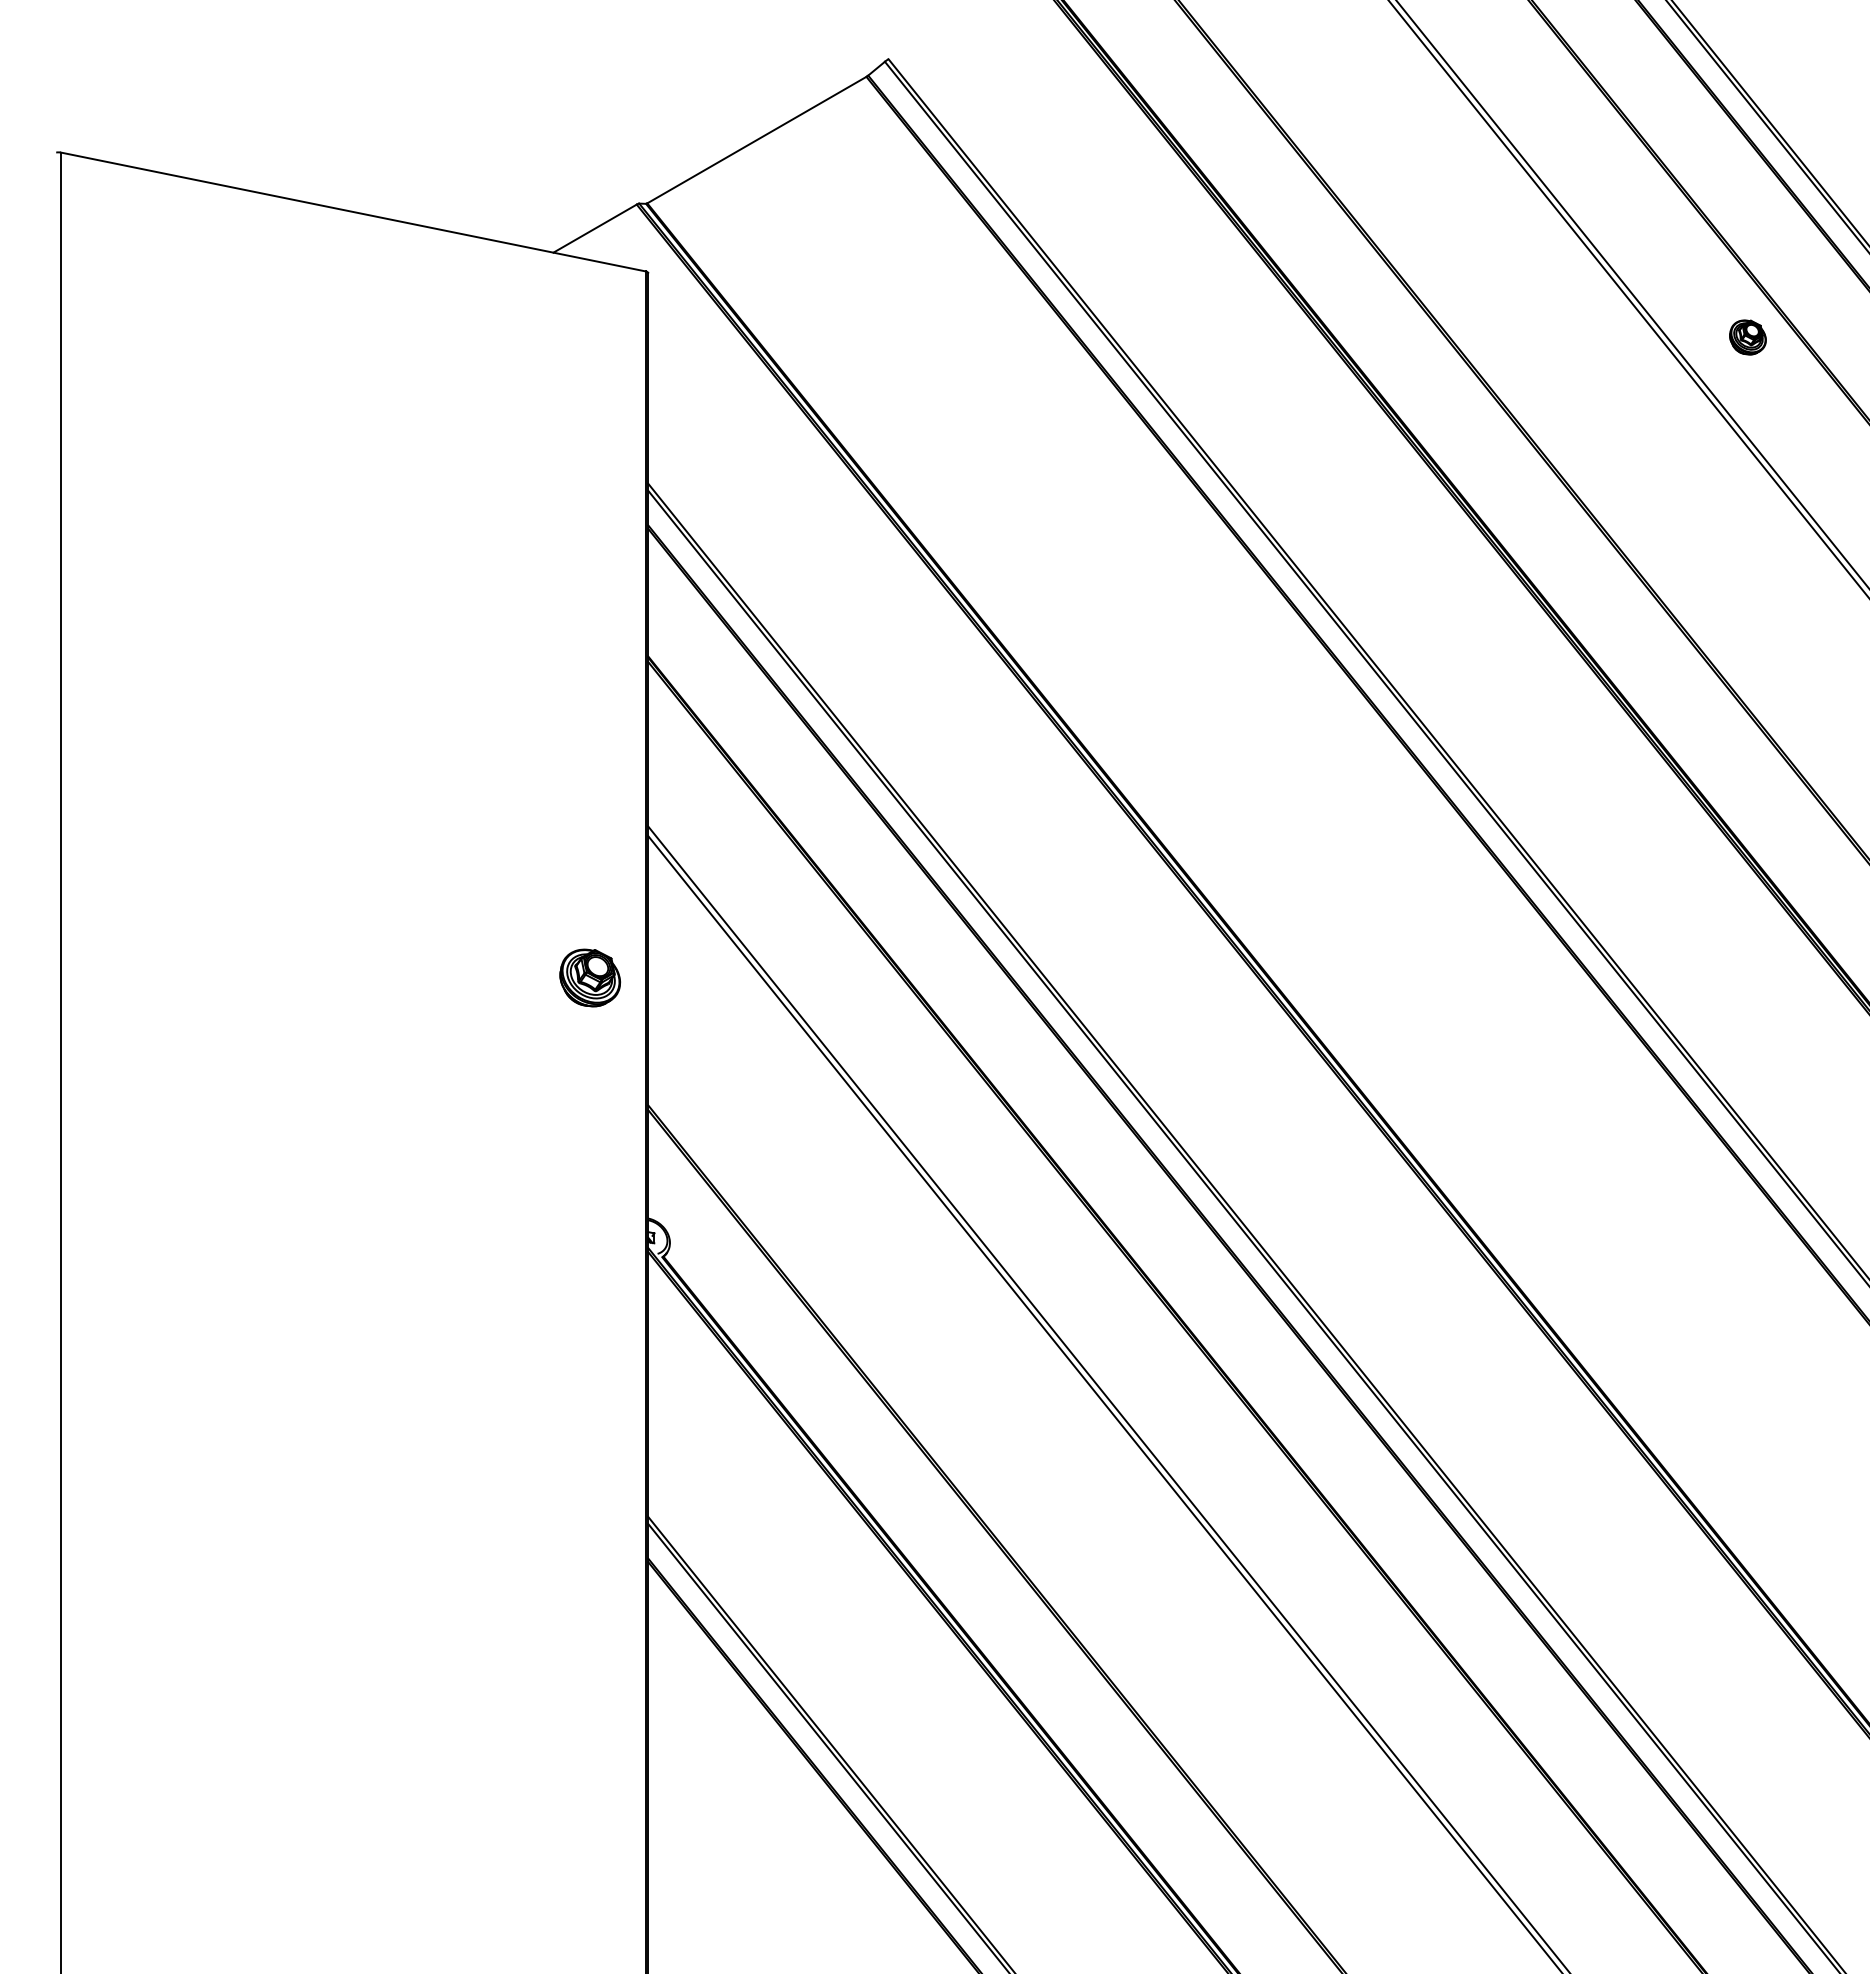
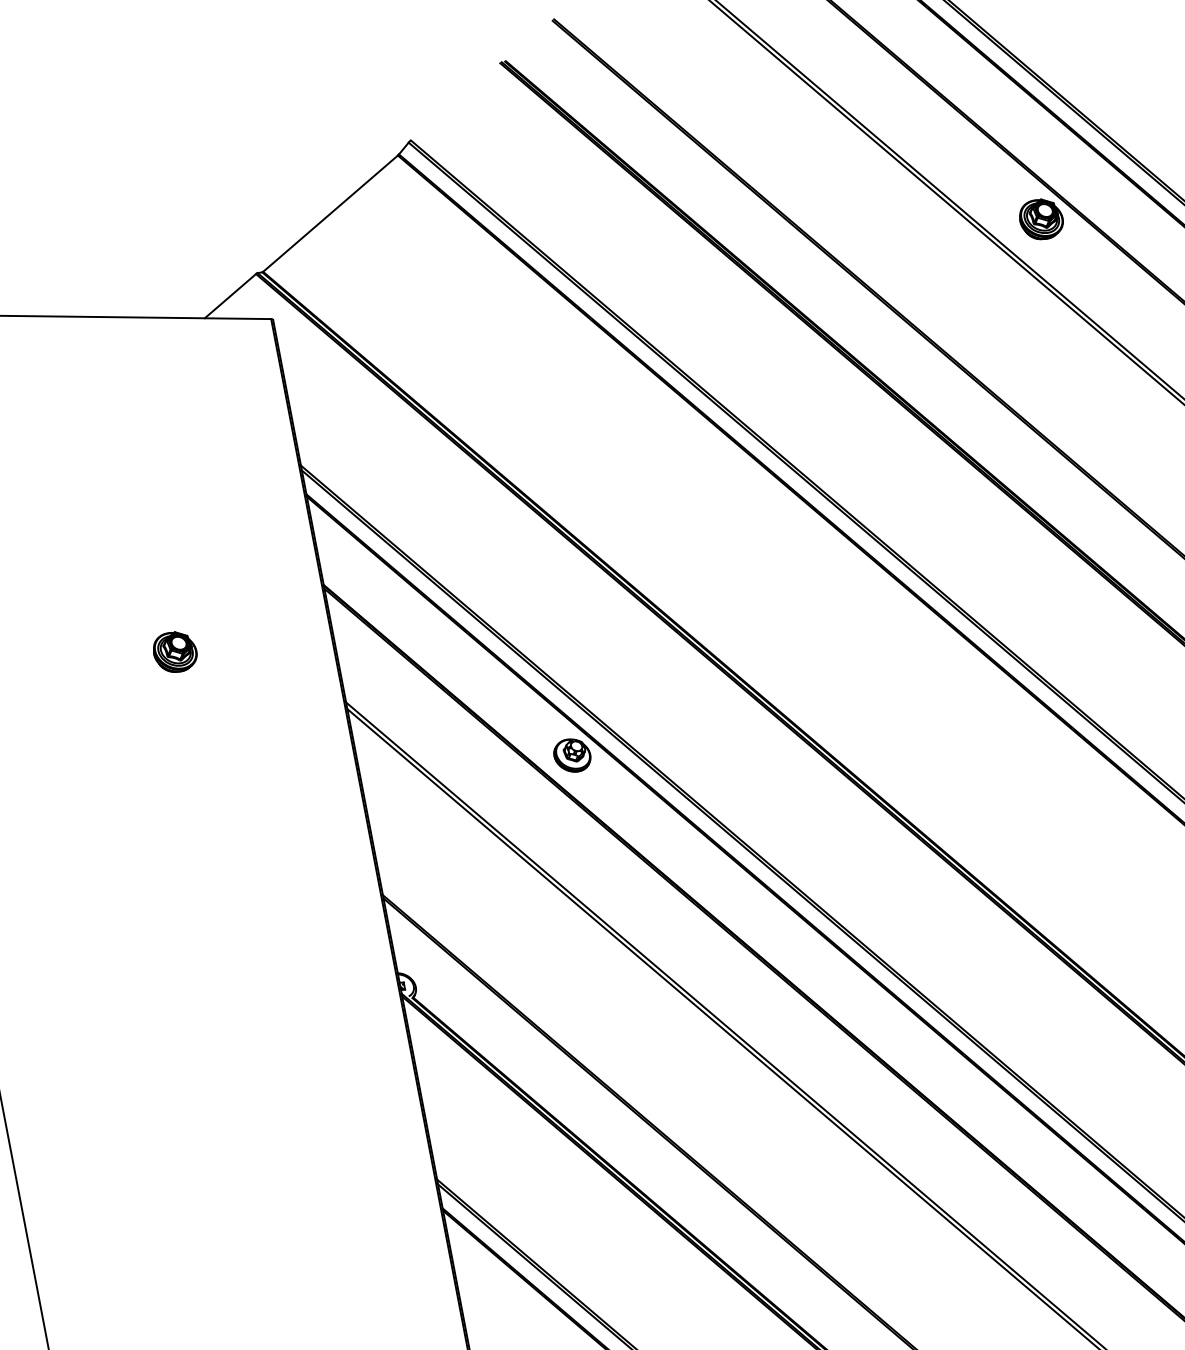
part: (1747, 337) -> (1041, 219), size x1.67
part: (950, 960) -> (572, 755), added
part: (590, 977) -> (175, 651), moved

